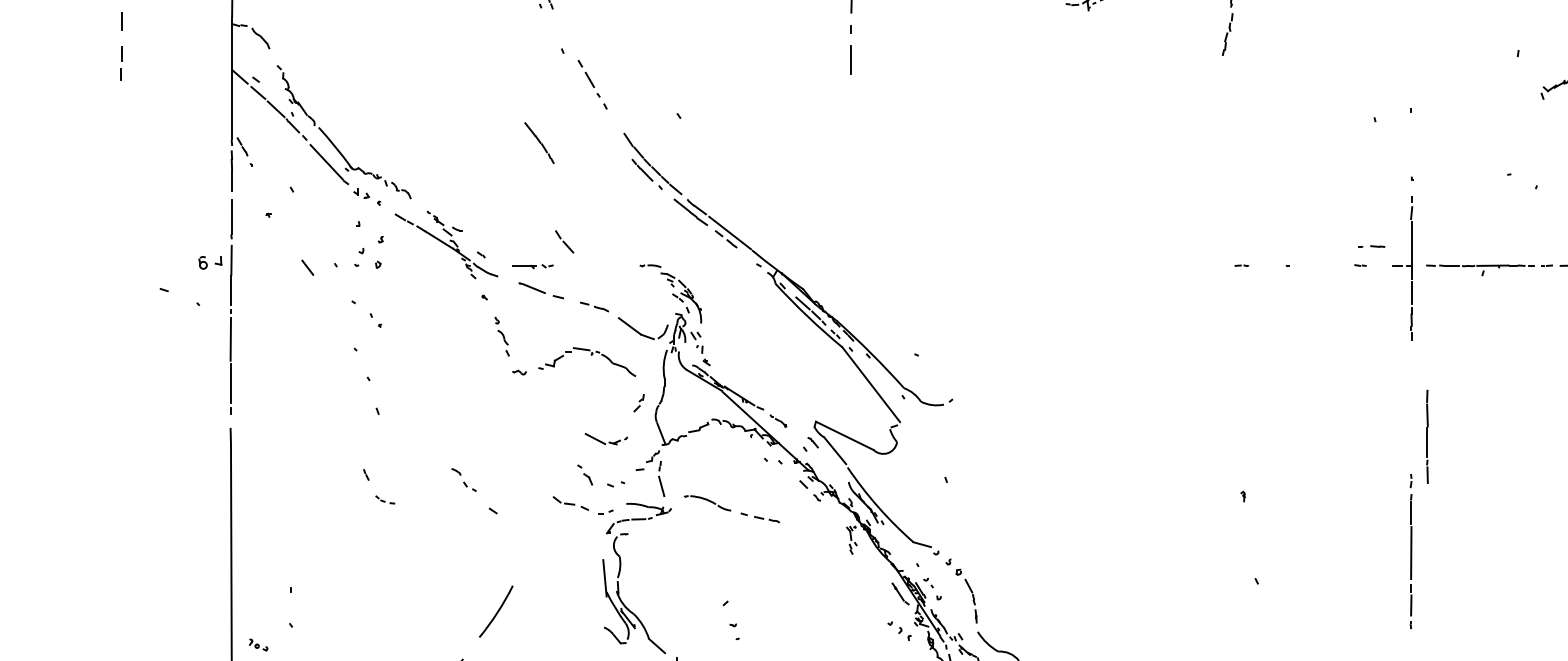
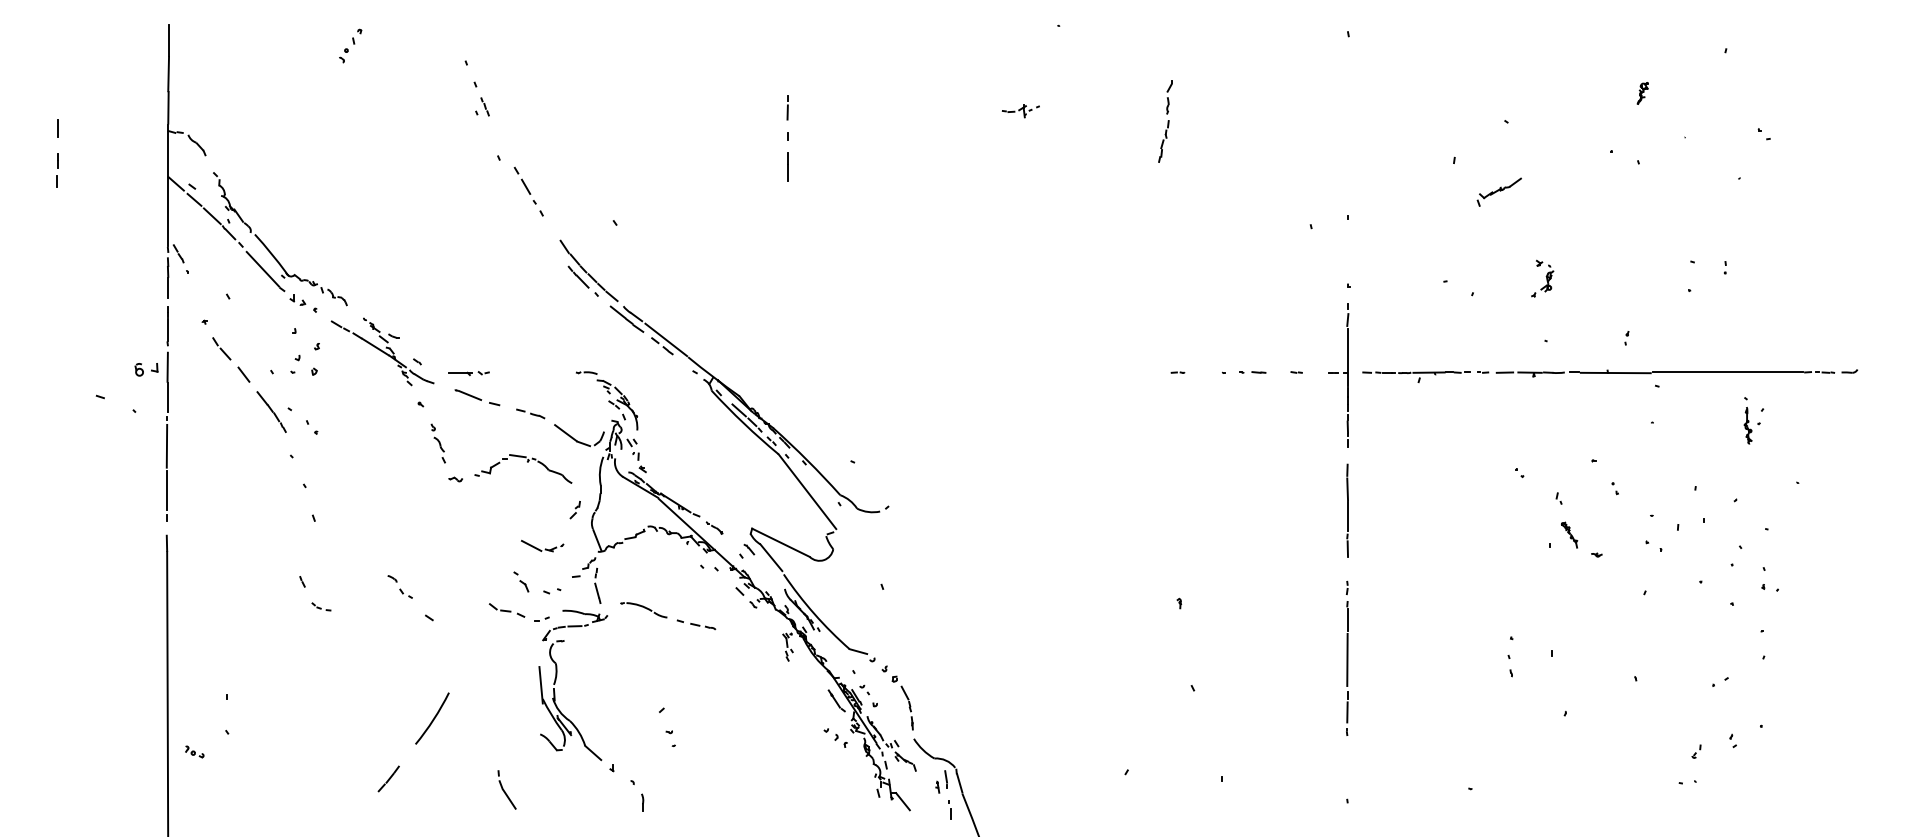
part: (539, 142) -> (271, 411), moved
part: (564, 241) -> (221, 348), moved
line: (1371, 246) -> (1252, 372), moved
line: (1427, 436) -> (1347, 510), moved

